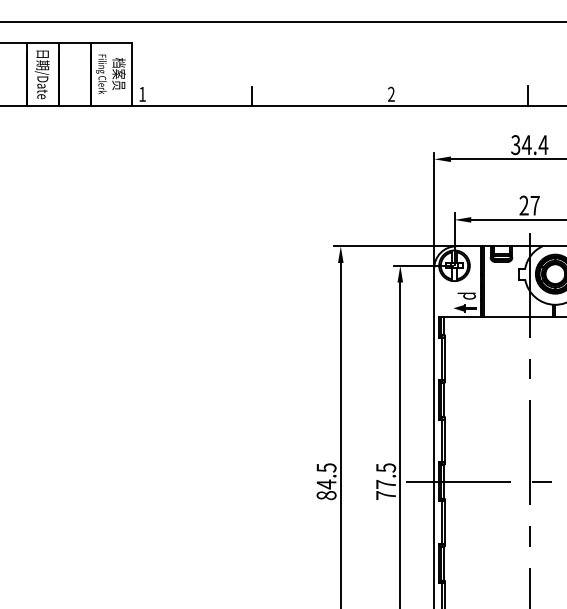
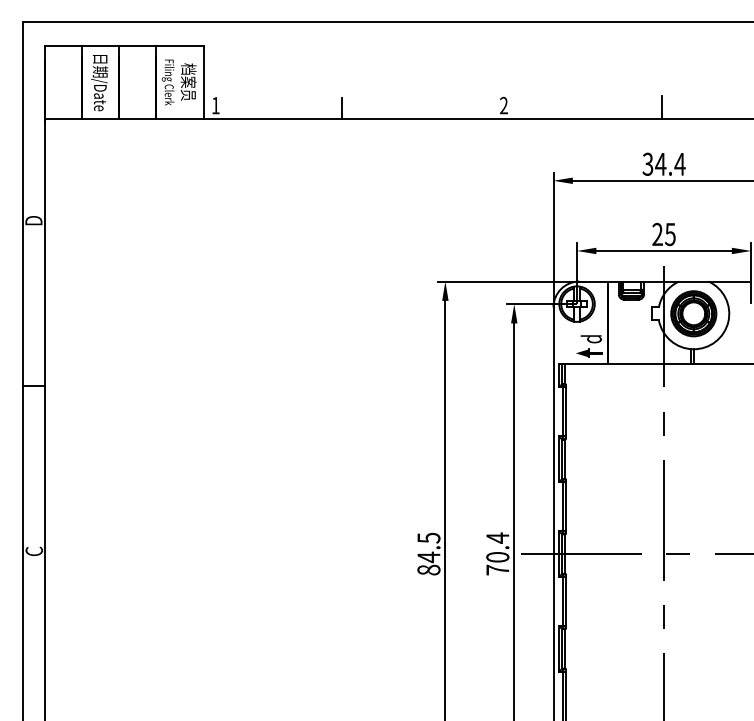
text: (535, 205) -> (670, 234), 27 -> 25
line: (484, 281) -> (611, 322), removed
text: (385, 476) -> (497, 547), 77.5 -> 70.4

